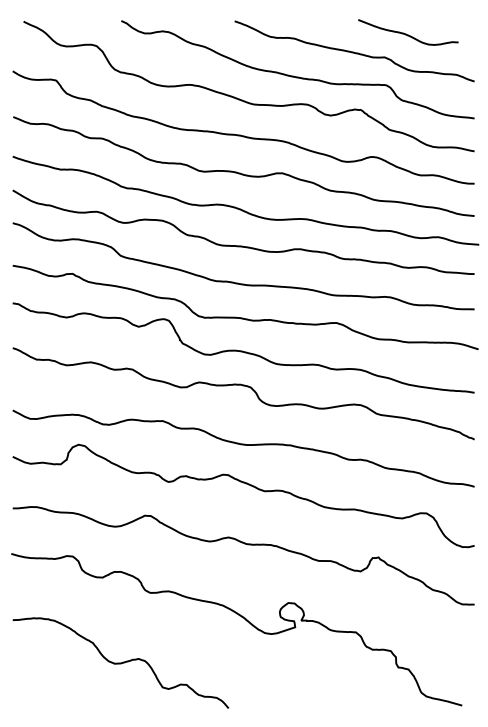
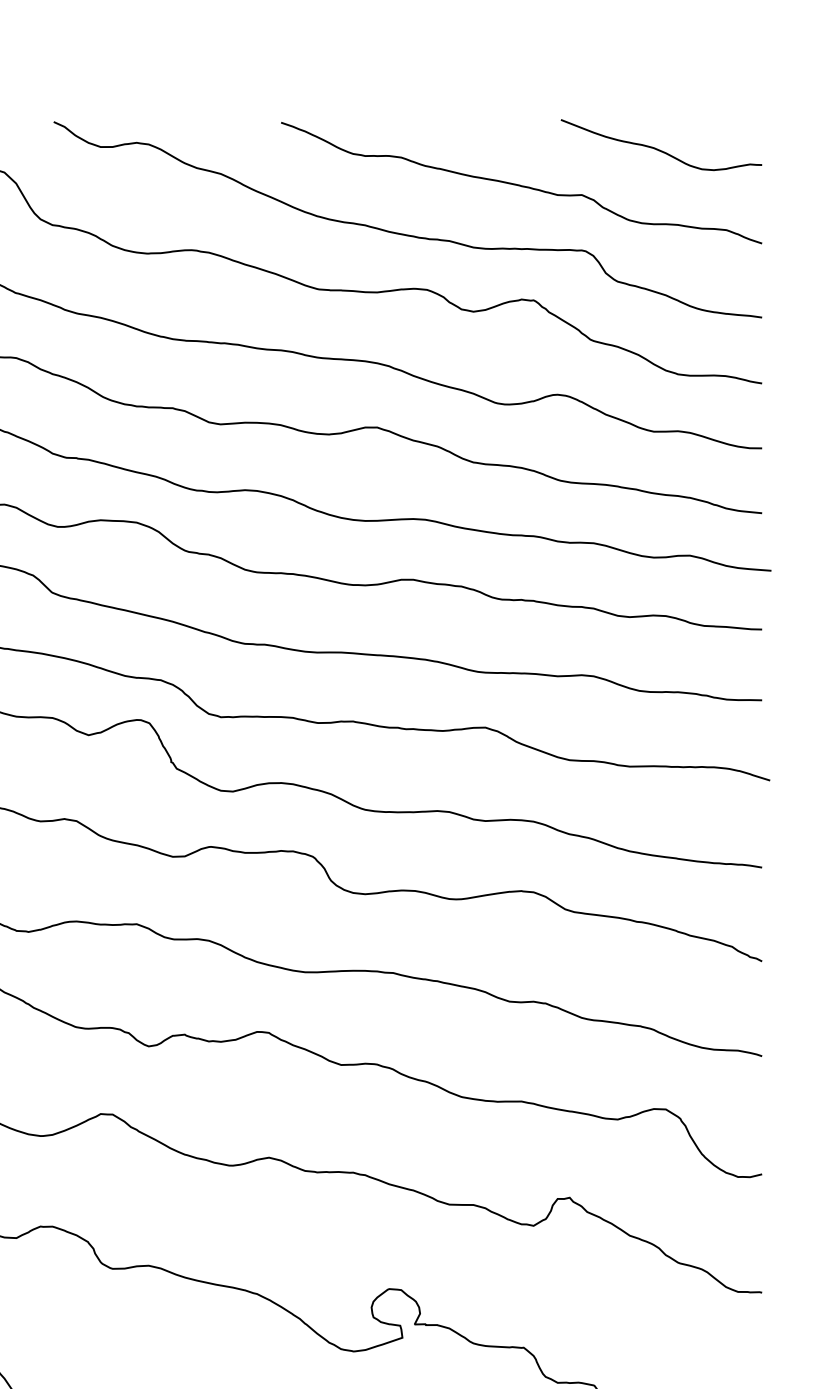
curve: (408, 34) -> (661, 149), moved

